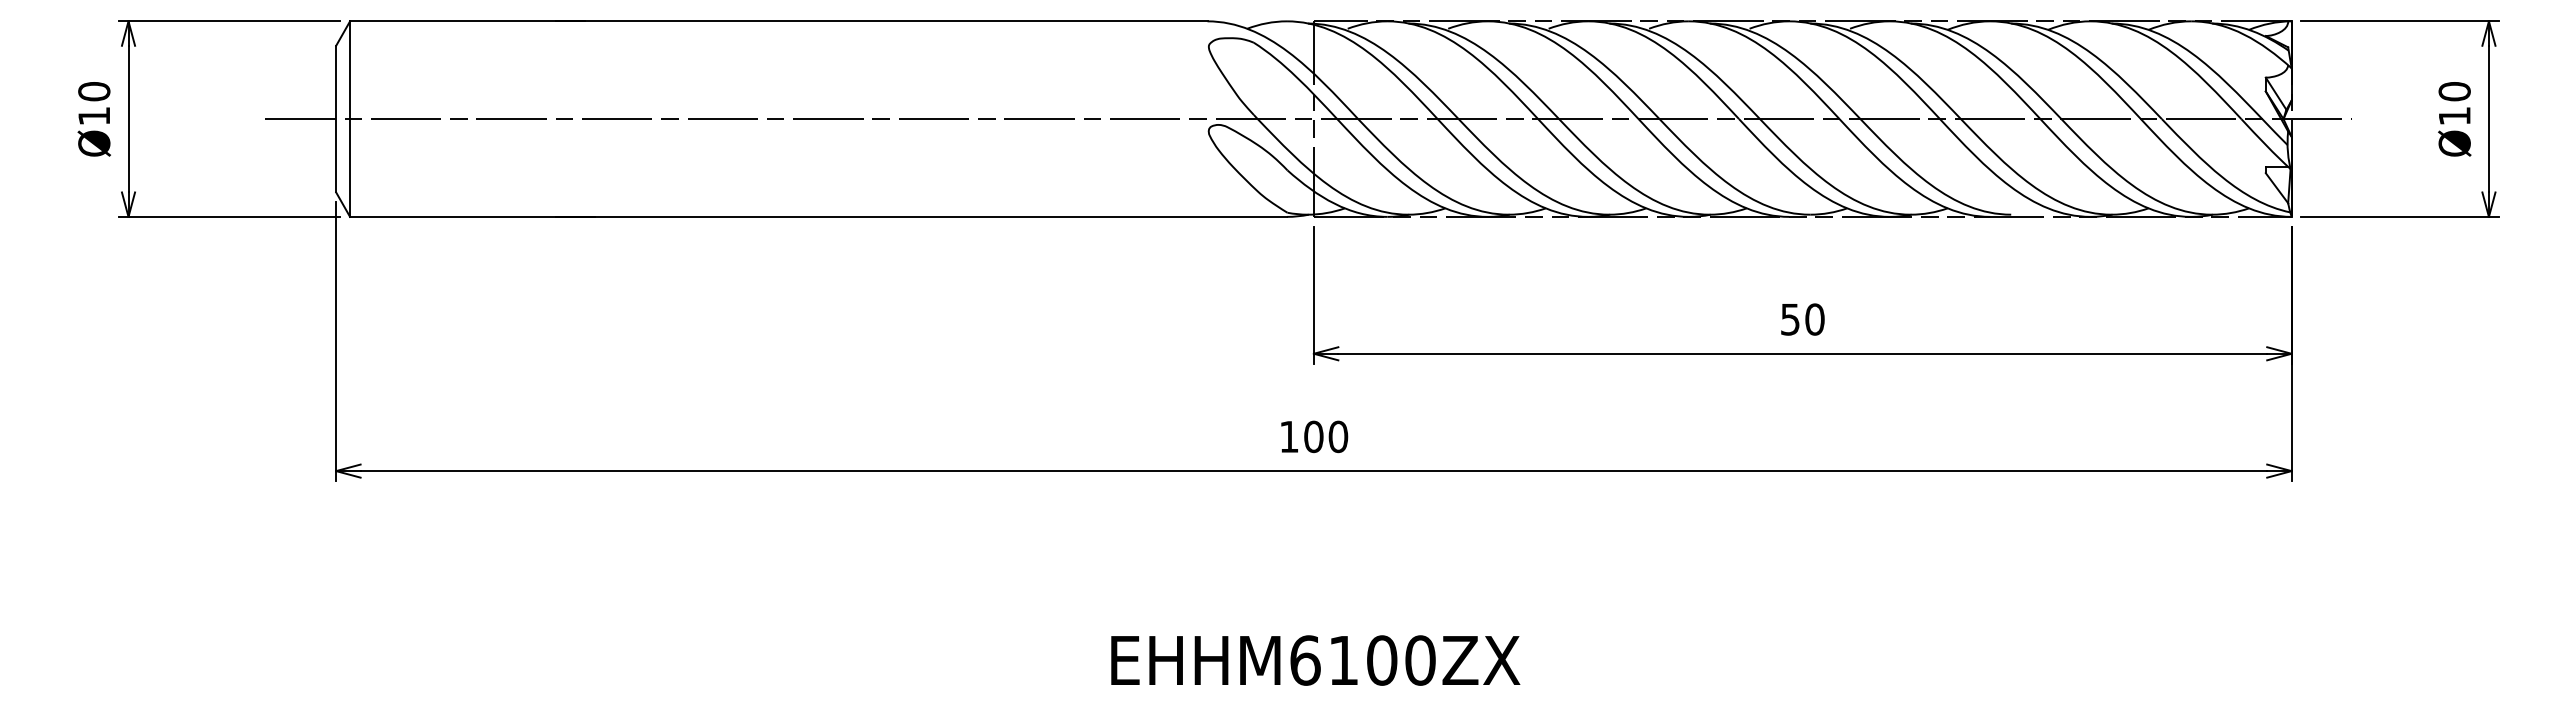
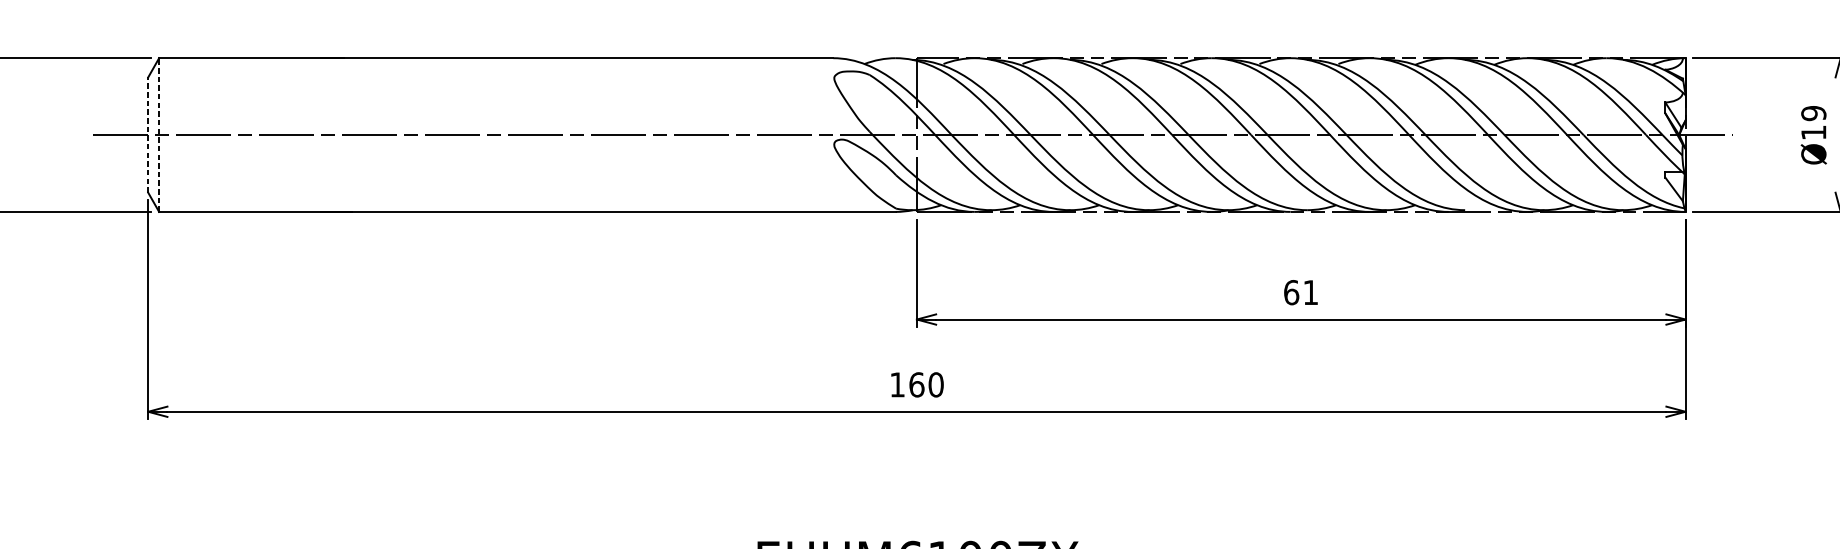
text: (2454, 91) -> (1813, 113), Ø10 -> Ø19
line: (336, 118) -> (148, 134), solid -> dashed
line: (350, 119) -> (159, 135), solid -> dashed
text: (1802, 319) -> (1301, 292), 50 -> 61
text: (1313, 436) -> (916, 384), 100 -> 160

